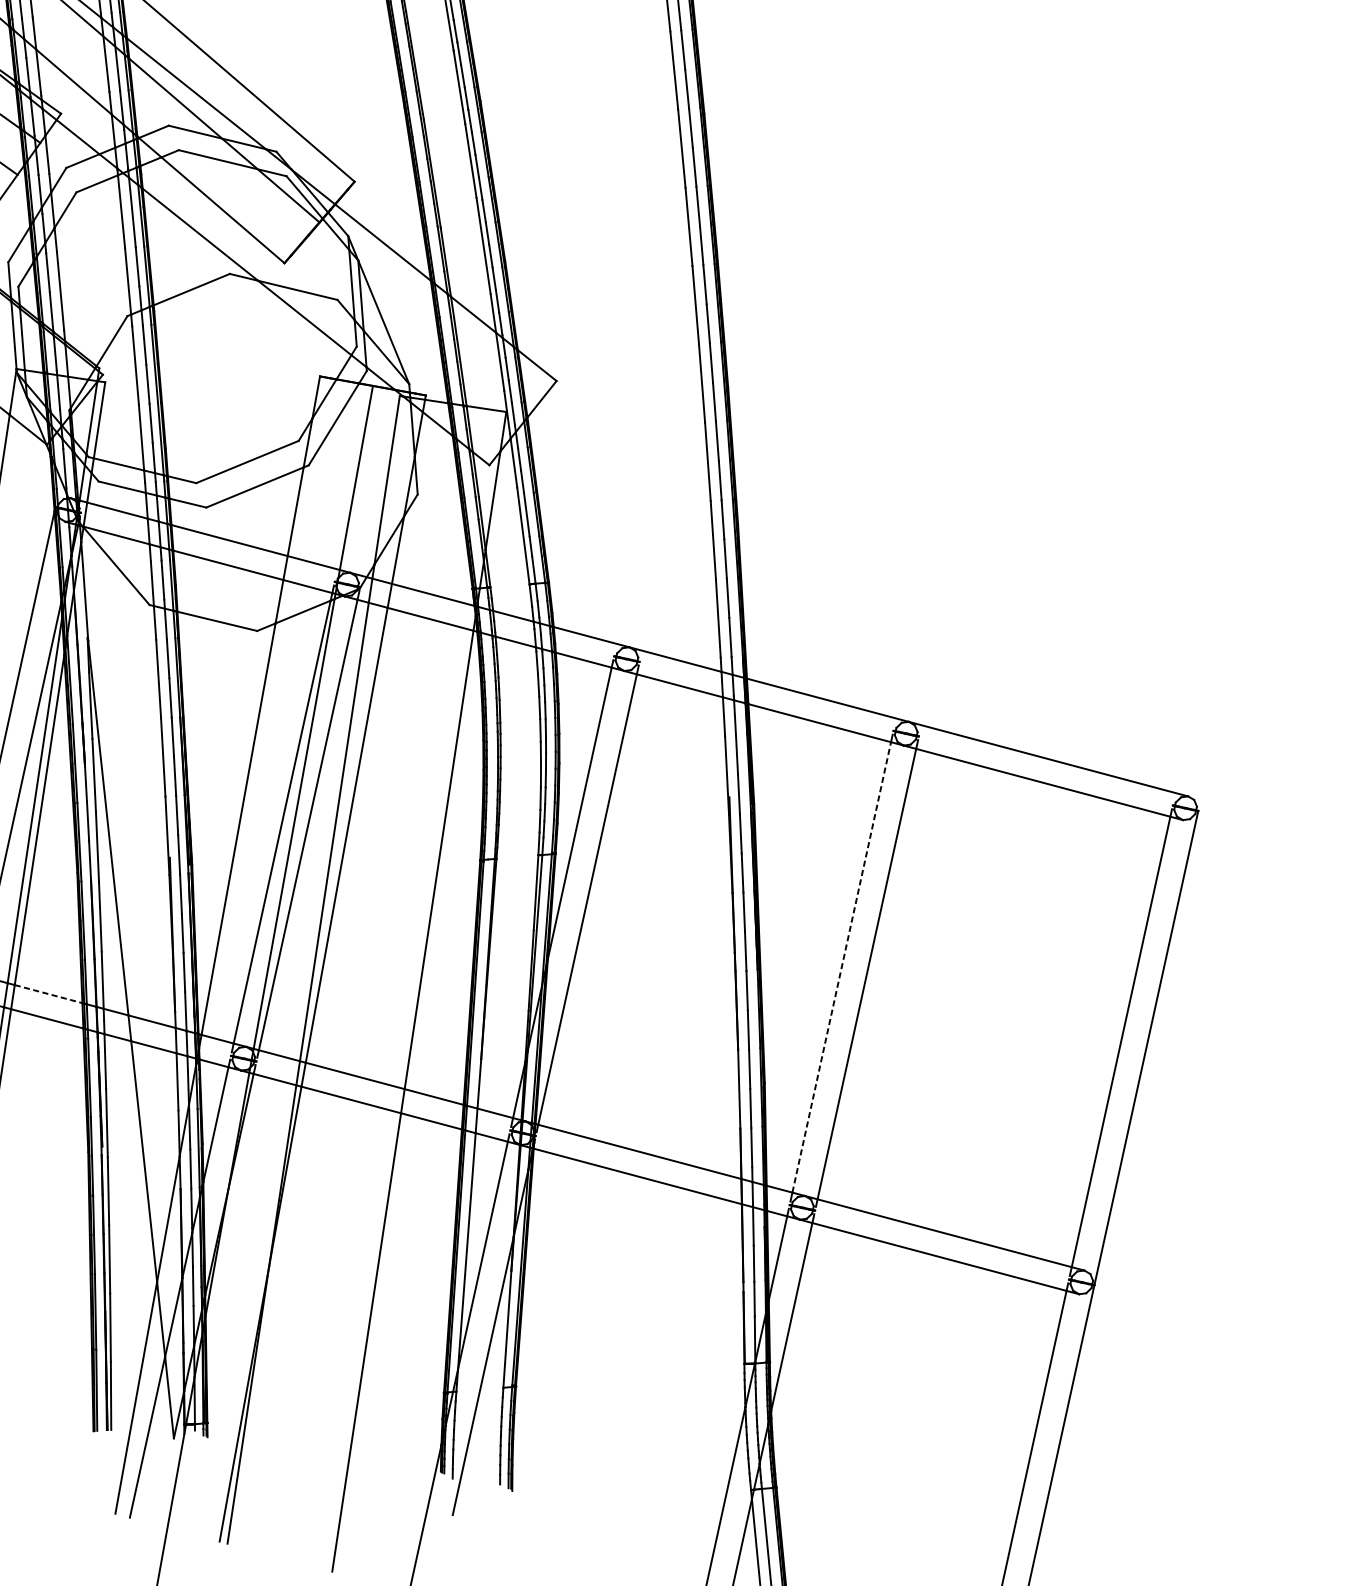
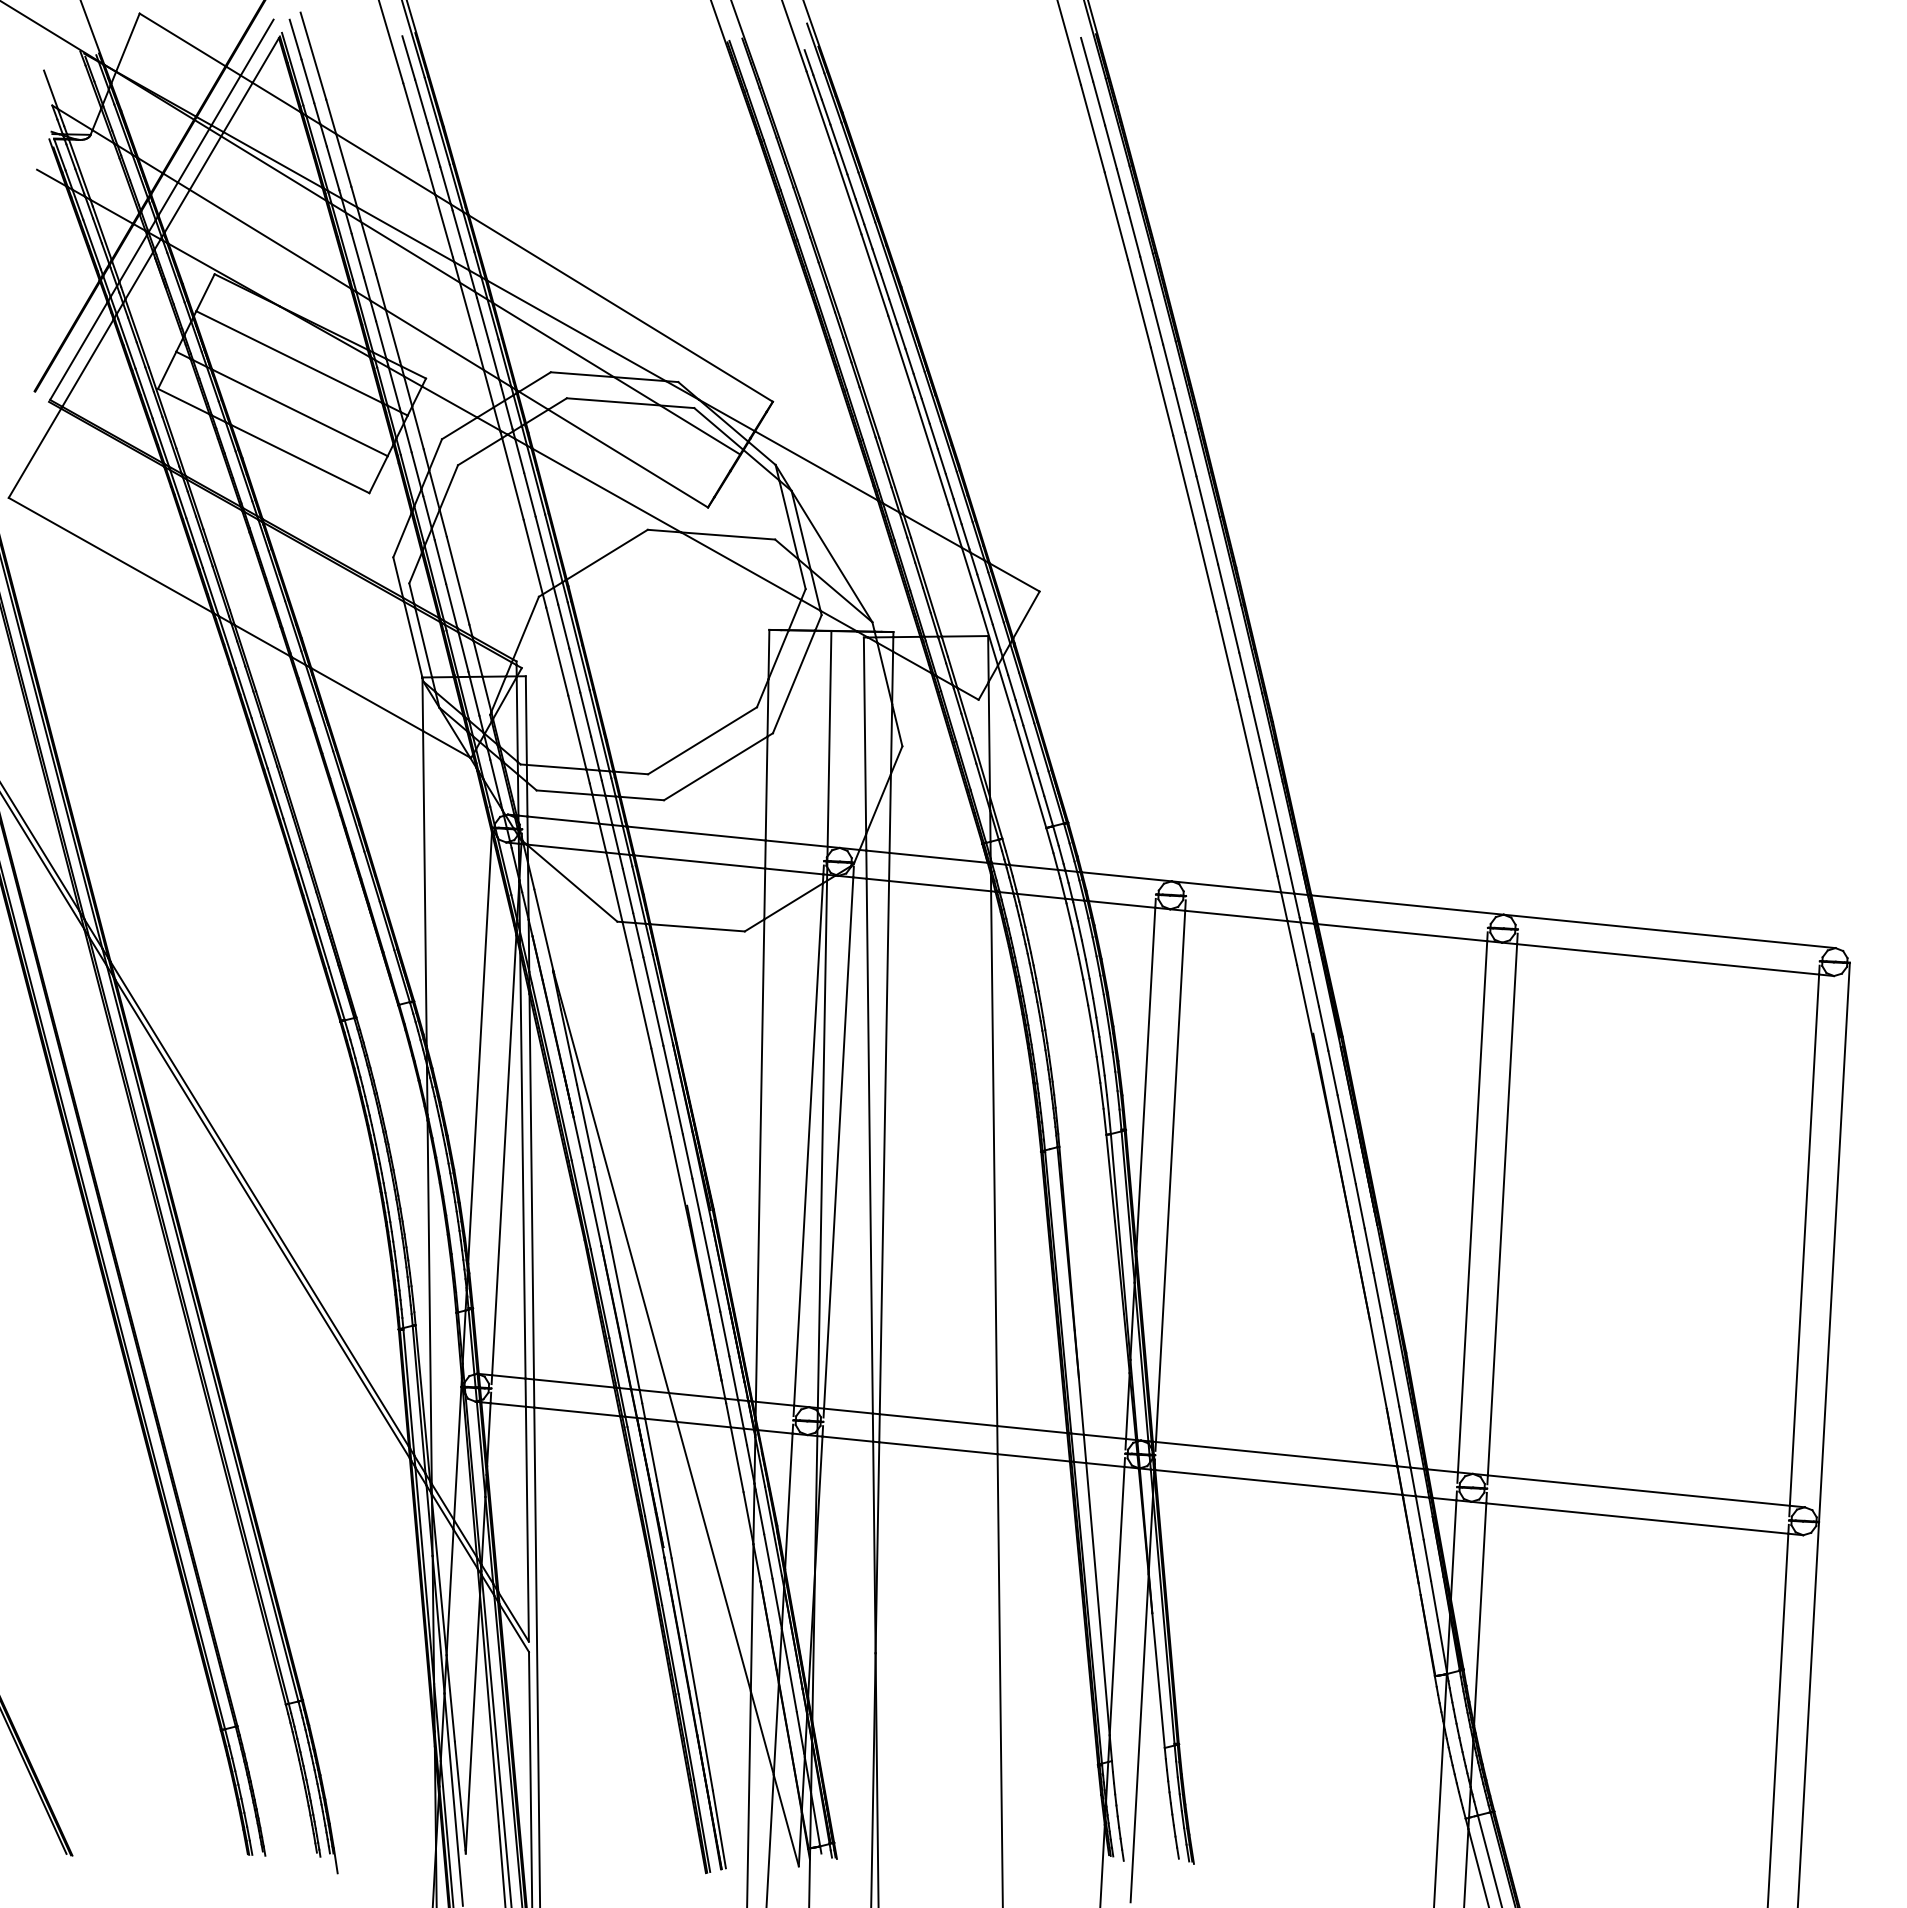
line: (841, 967) -> (1472, 1206), dashed -> solid
line: (48, 994) -> (574, 1383), dashed -> solid

